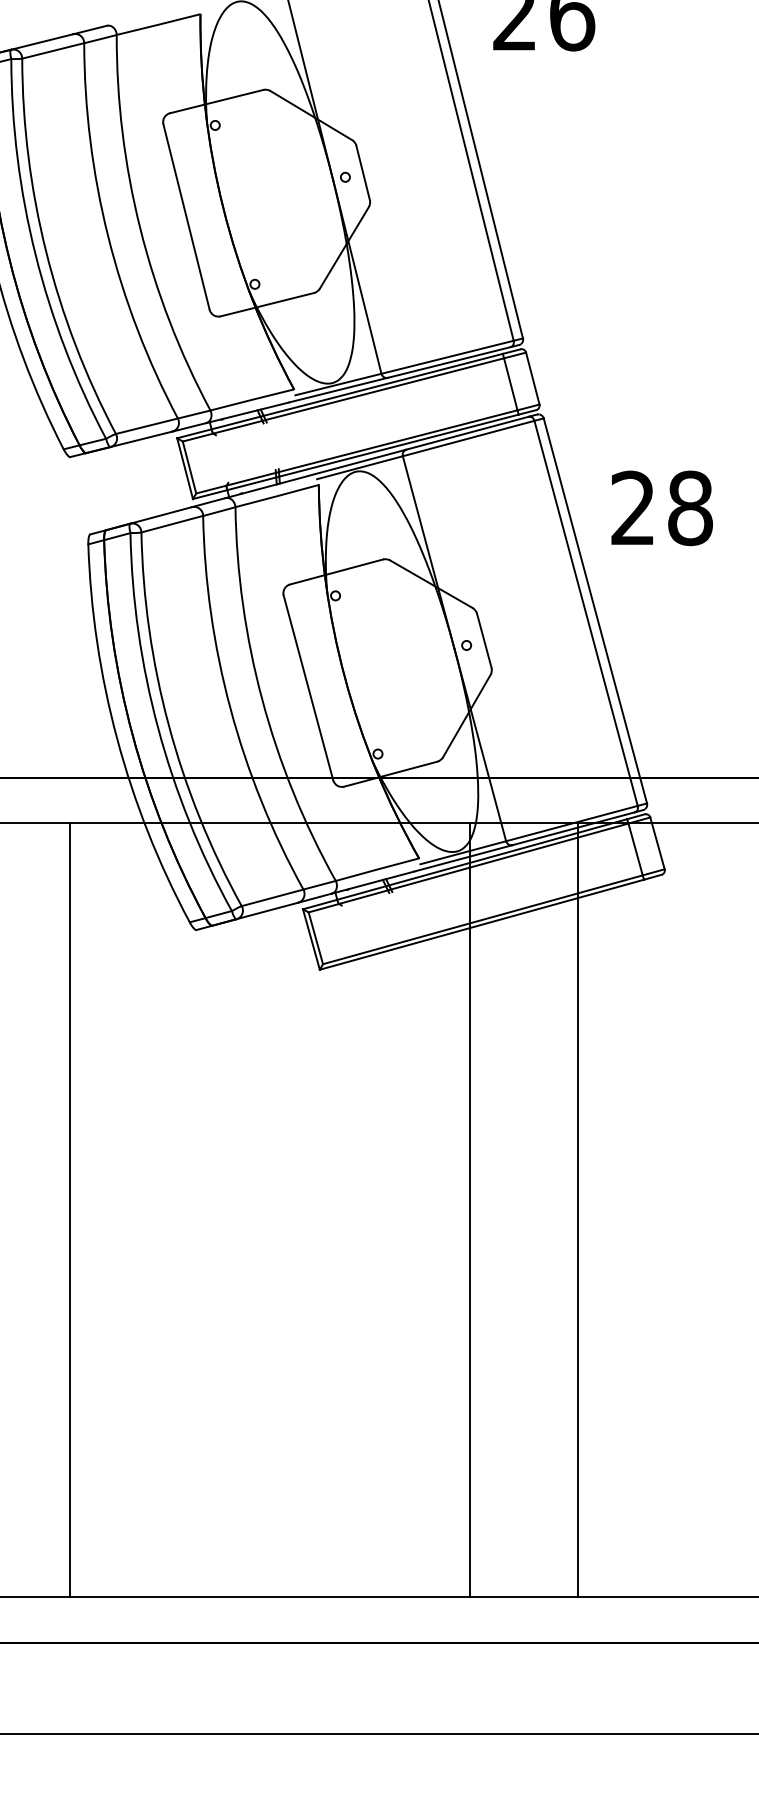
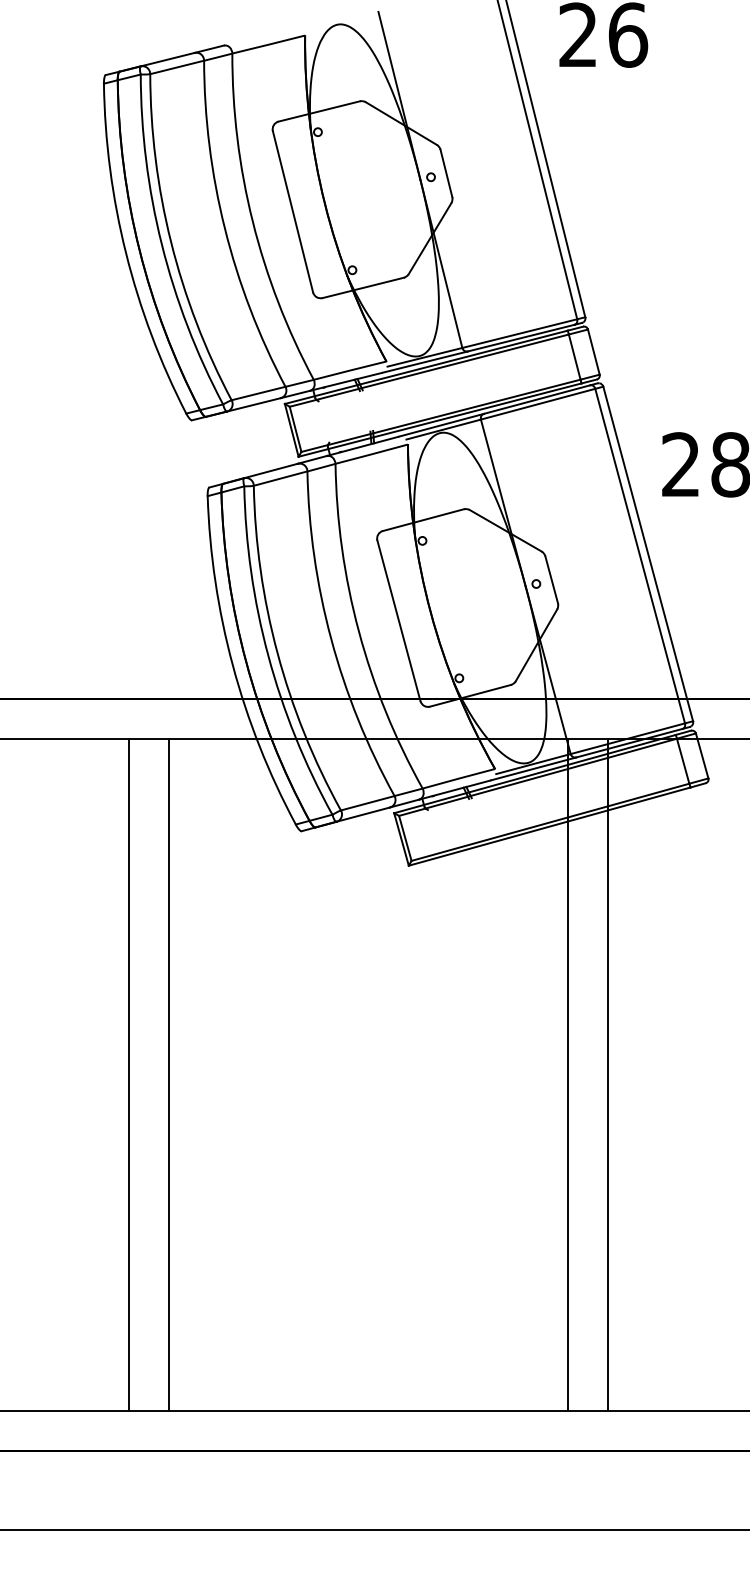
line: (69, 1210) -> (168, 1074), moved
line: (470, 1210) -> (568, 1074), moved
line: (577, 1210) -> (607, 1074), moved

